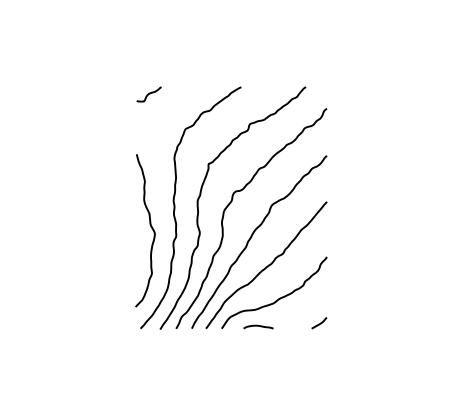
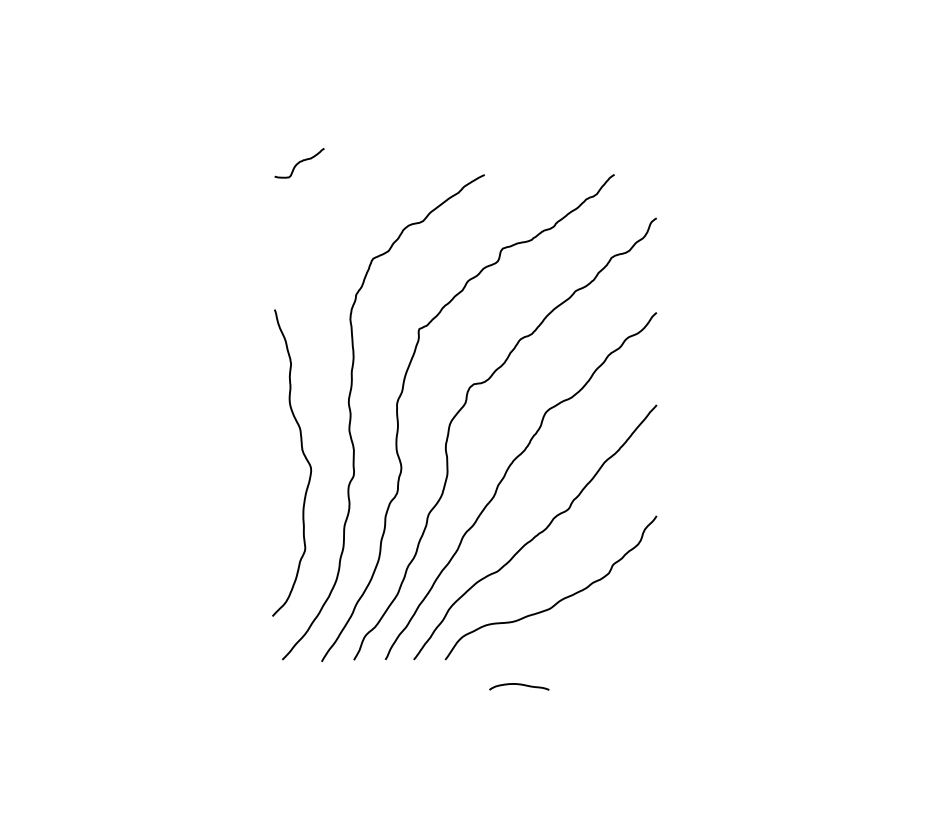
curve: (148, 94) -> (298, 163), moved
curve: (319, 323) -> (641, 649), removed
curve: (258, 326) -> (519, 685), moved

